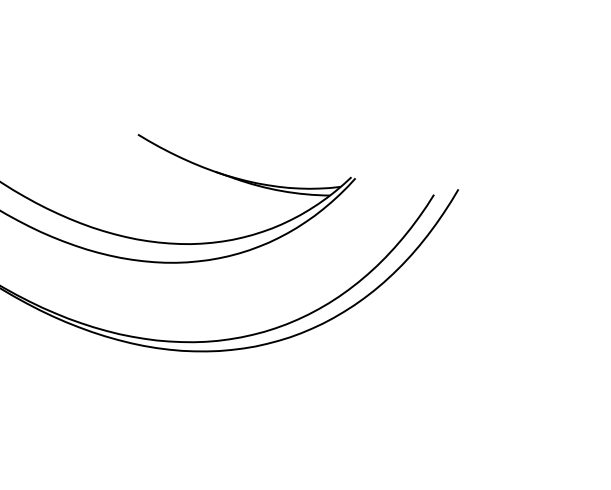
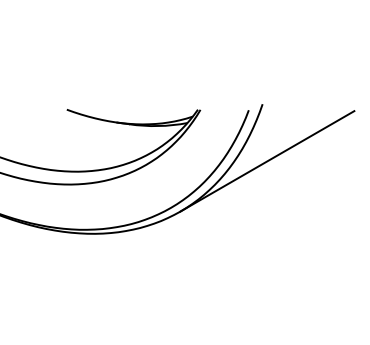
line: (447, 284) -> (267, 161), added

